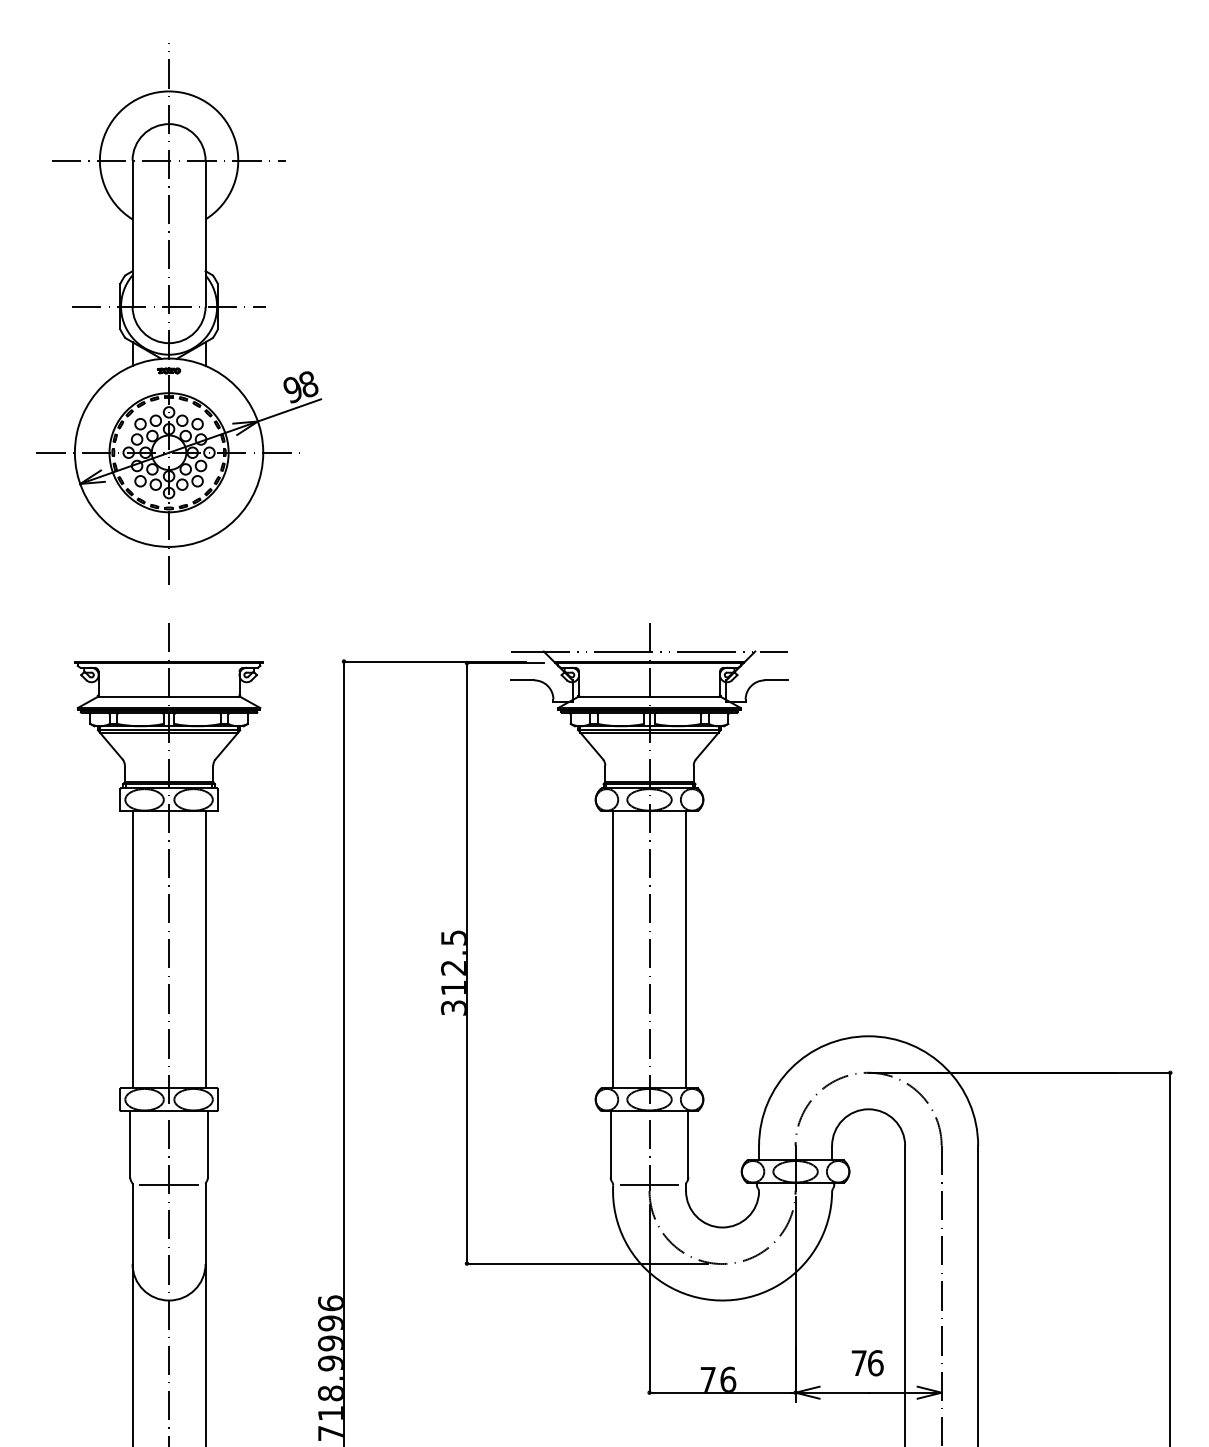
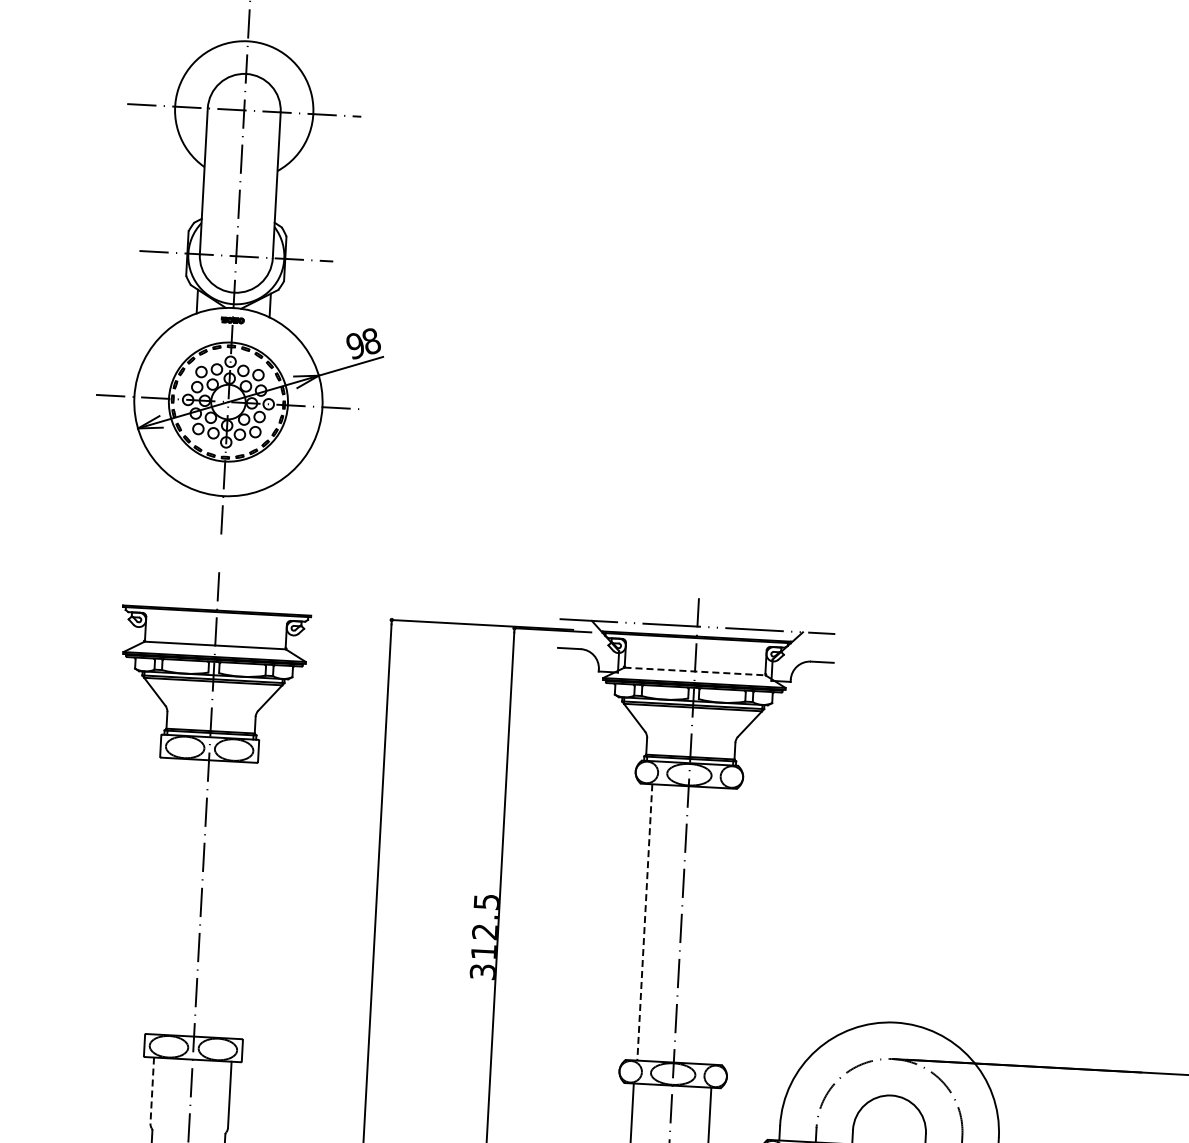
line: (649, 696) -> (694, 671), solid -> dashed
line: (132, 949) -> (165, 896), removed
line: (205, 949) -> (237, 900), removed
line: (686, 949) -> (718, 926), removed
line: (613, 950) -> (645, 923), solid -> dashed
line: (130, 1144) -> (152, 1090), solid -> dashed
line: (168, 1185) -> (188, 1133), removed

